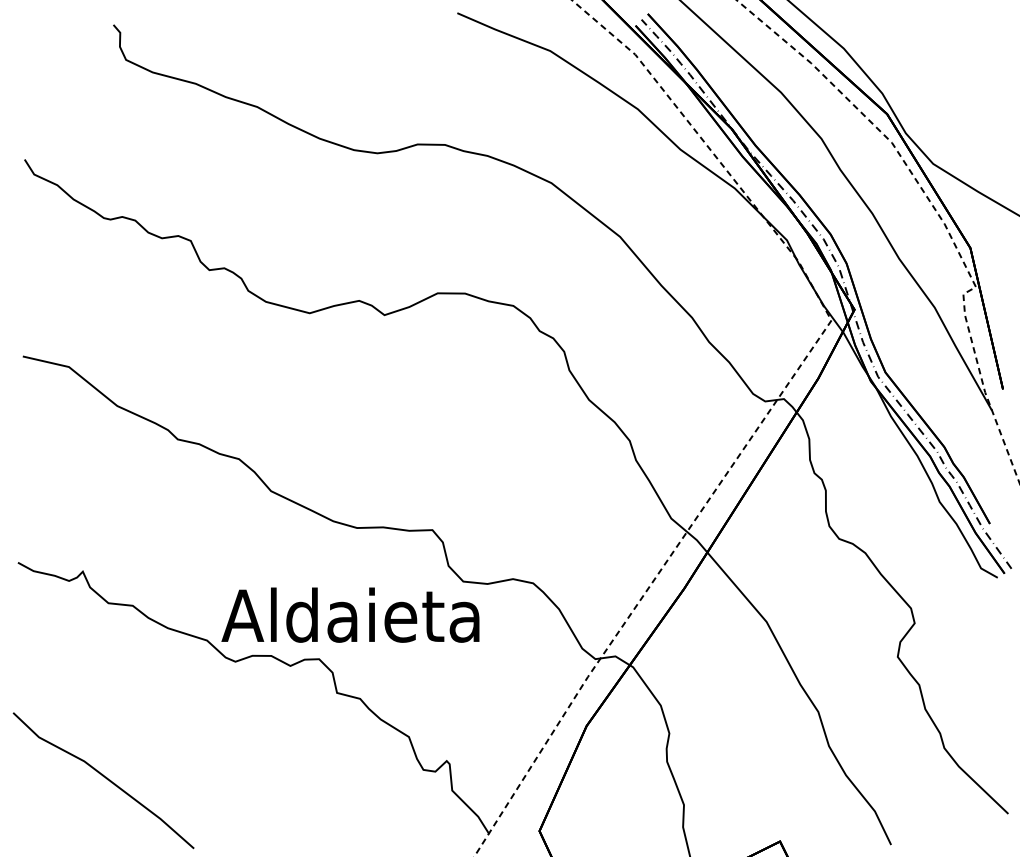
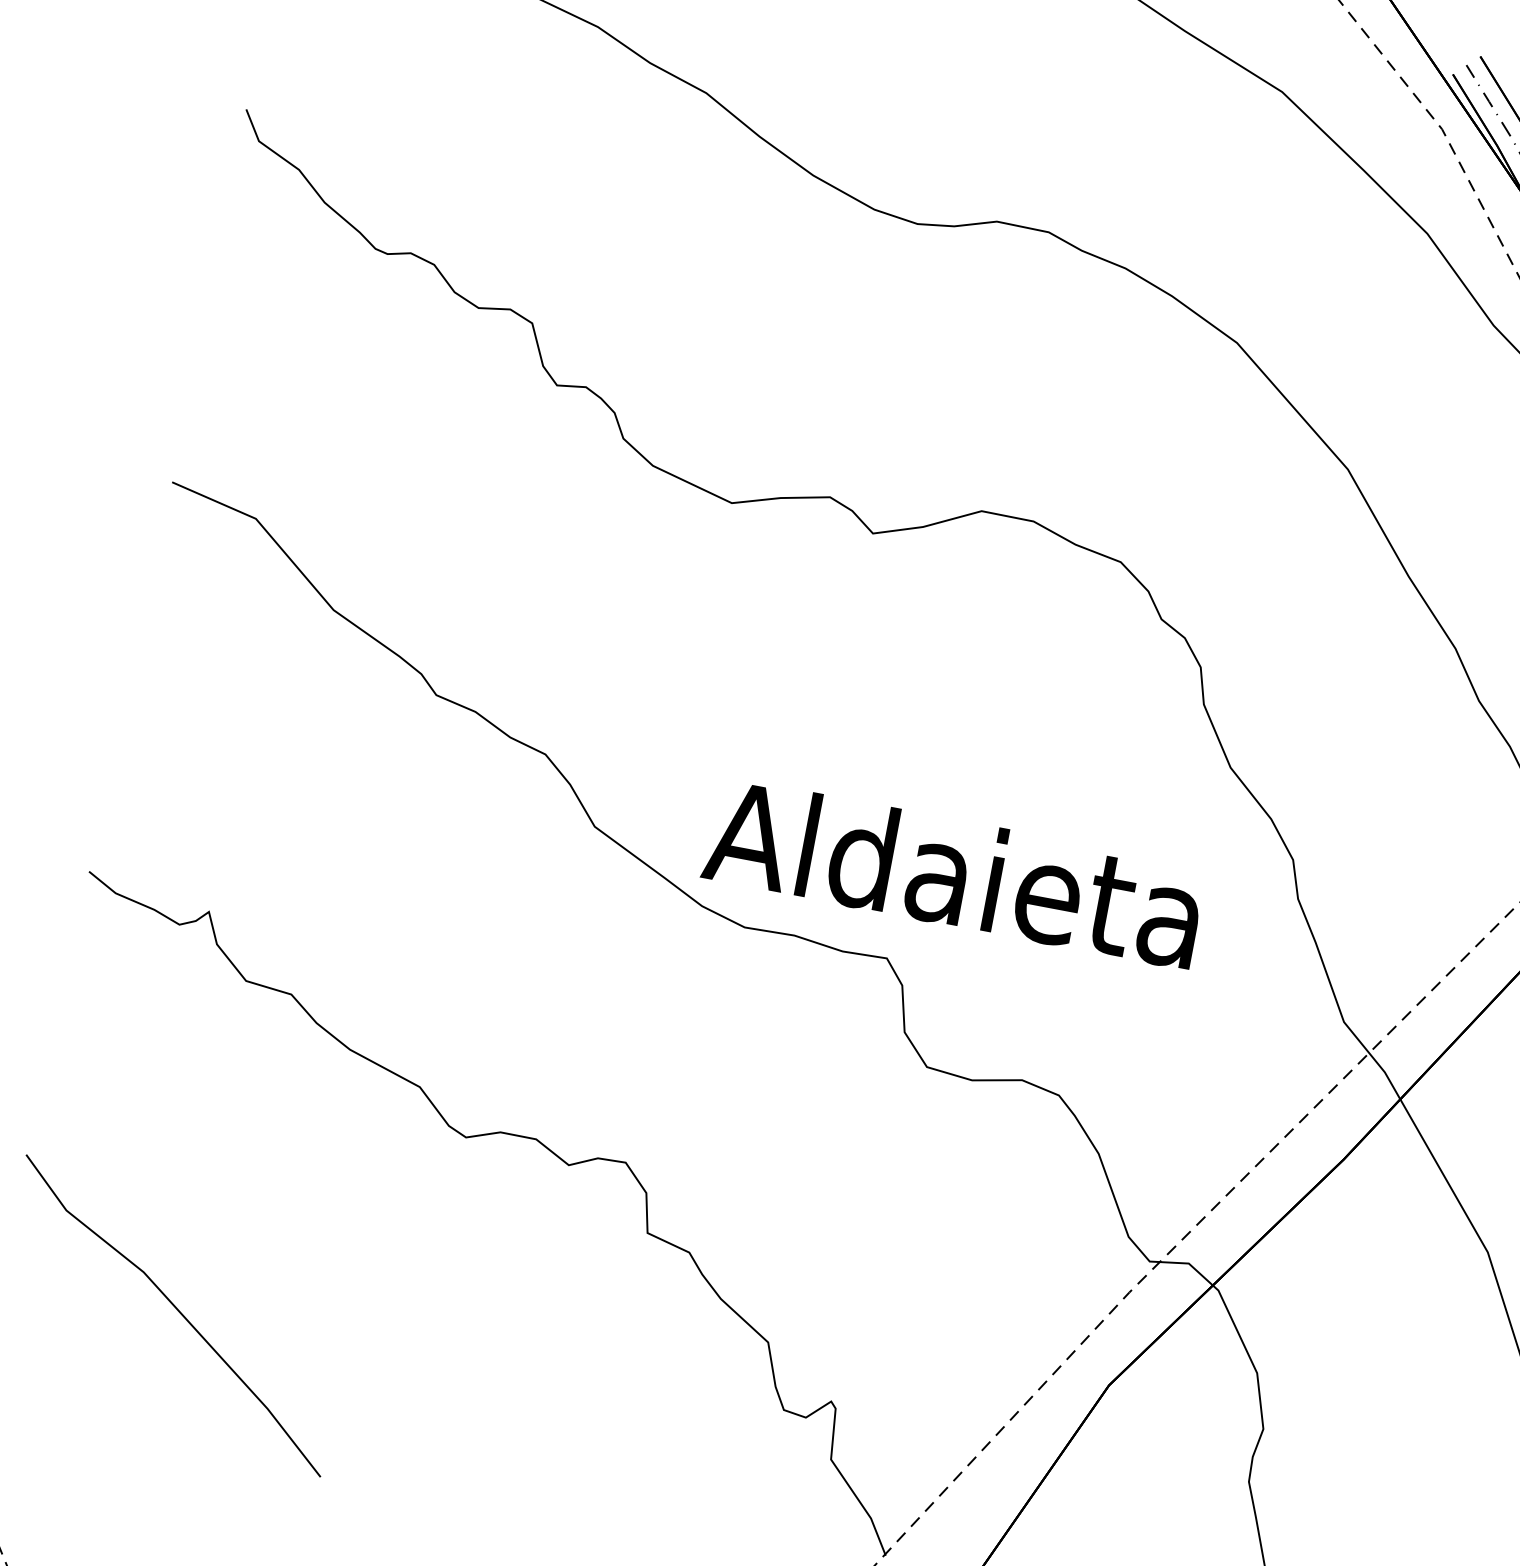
text: (350, 614) -> (954, 871), moved

